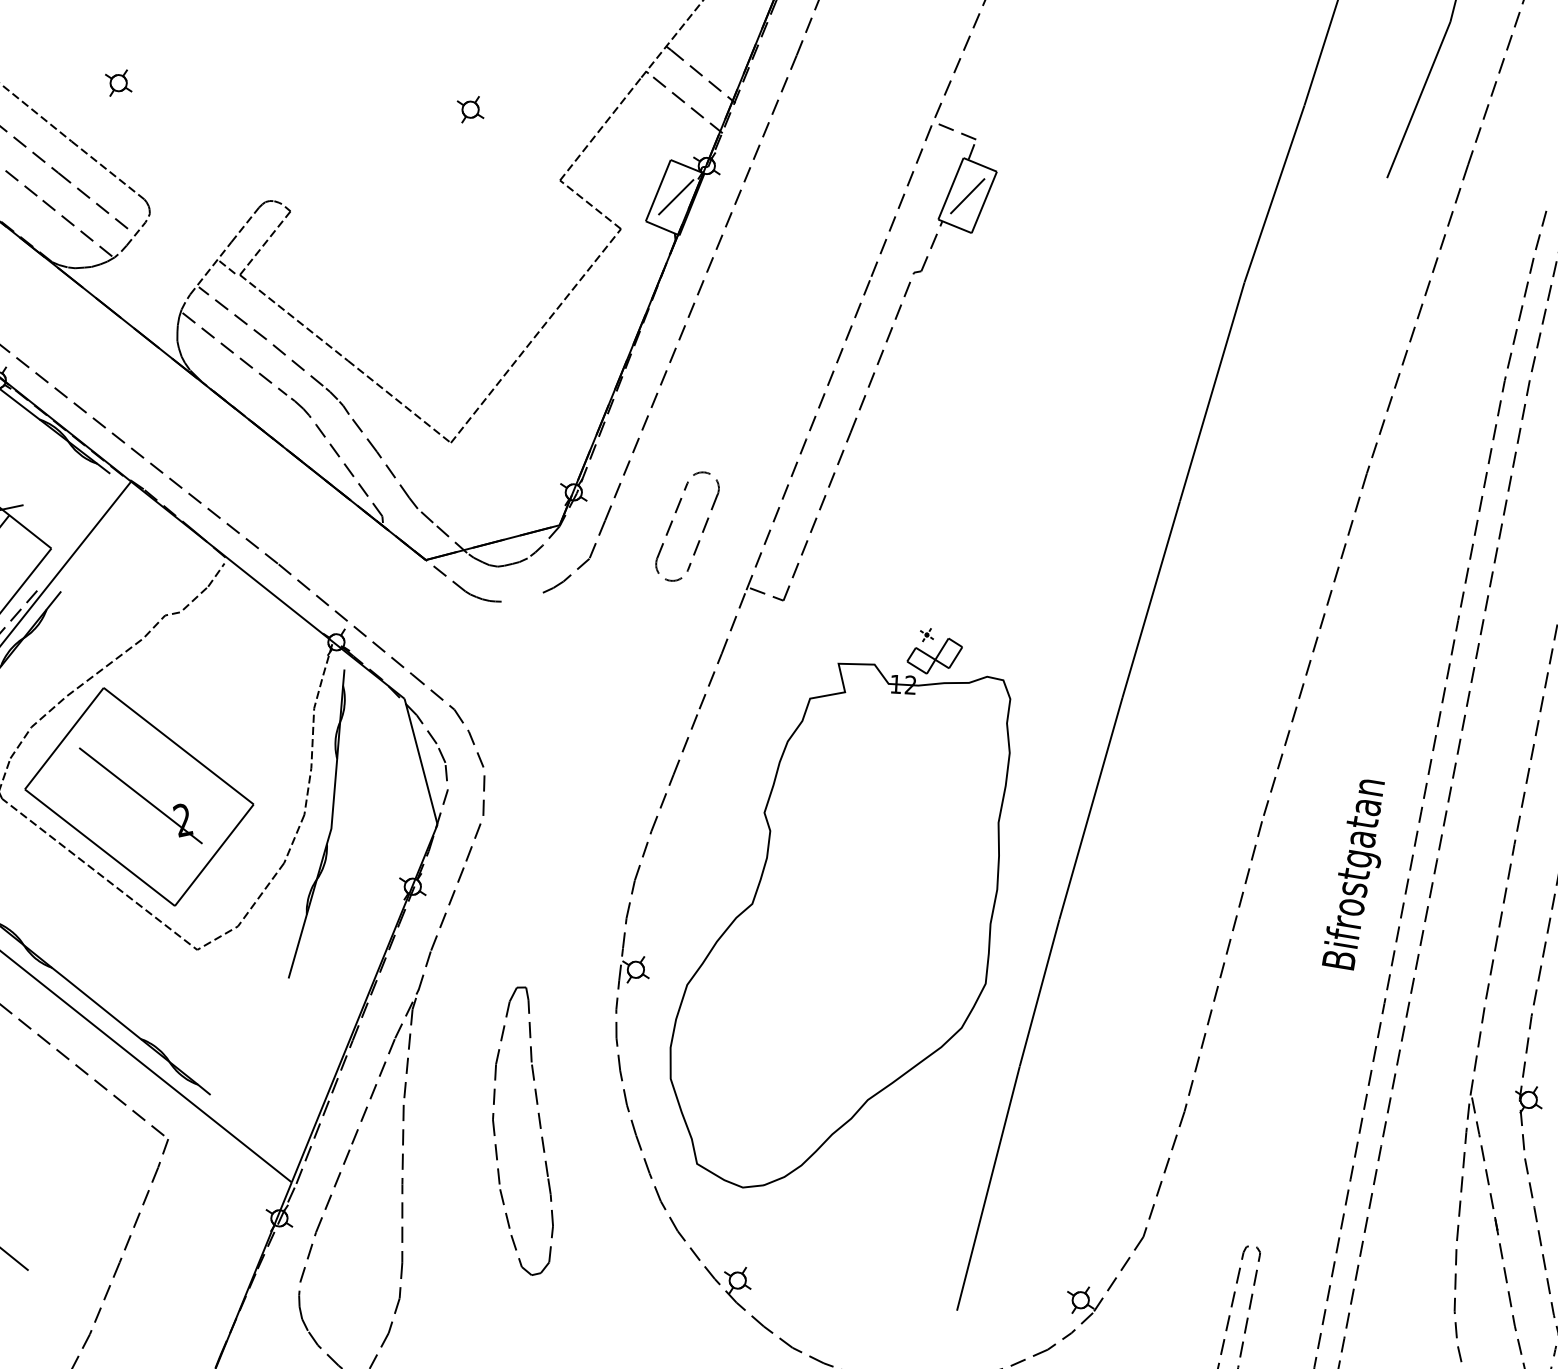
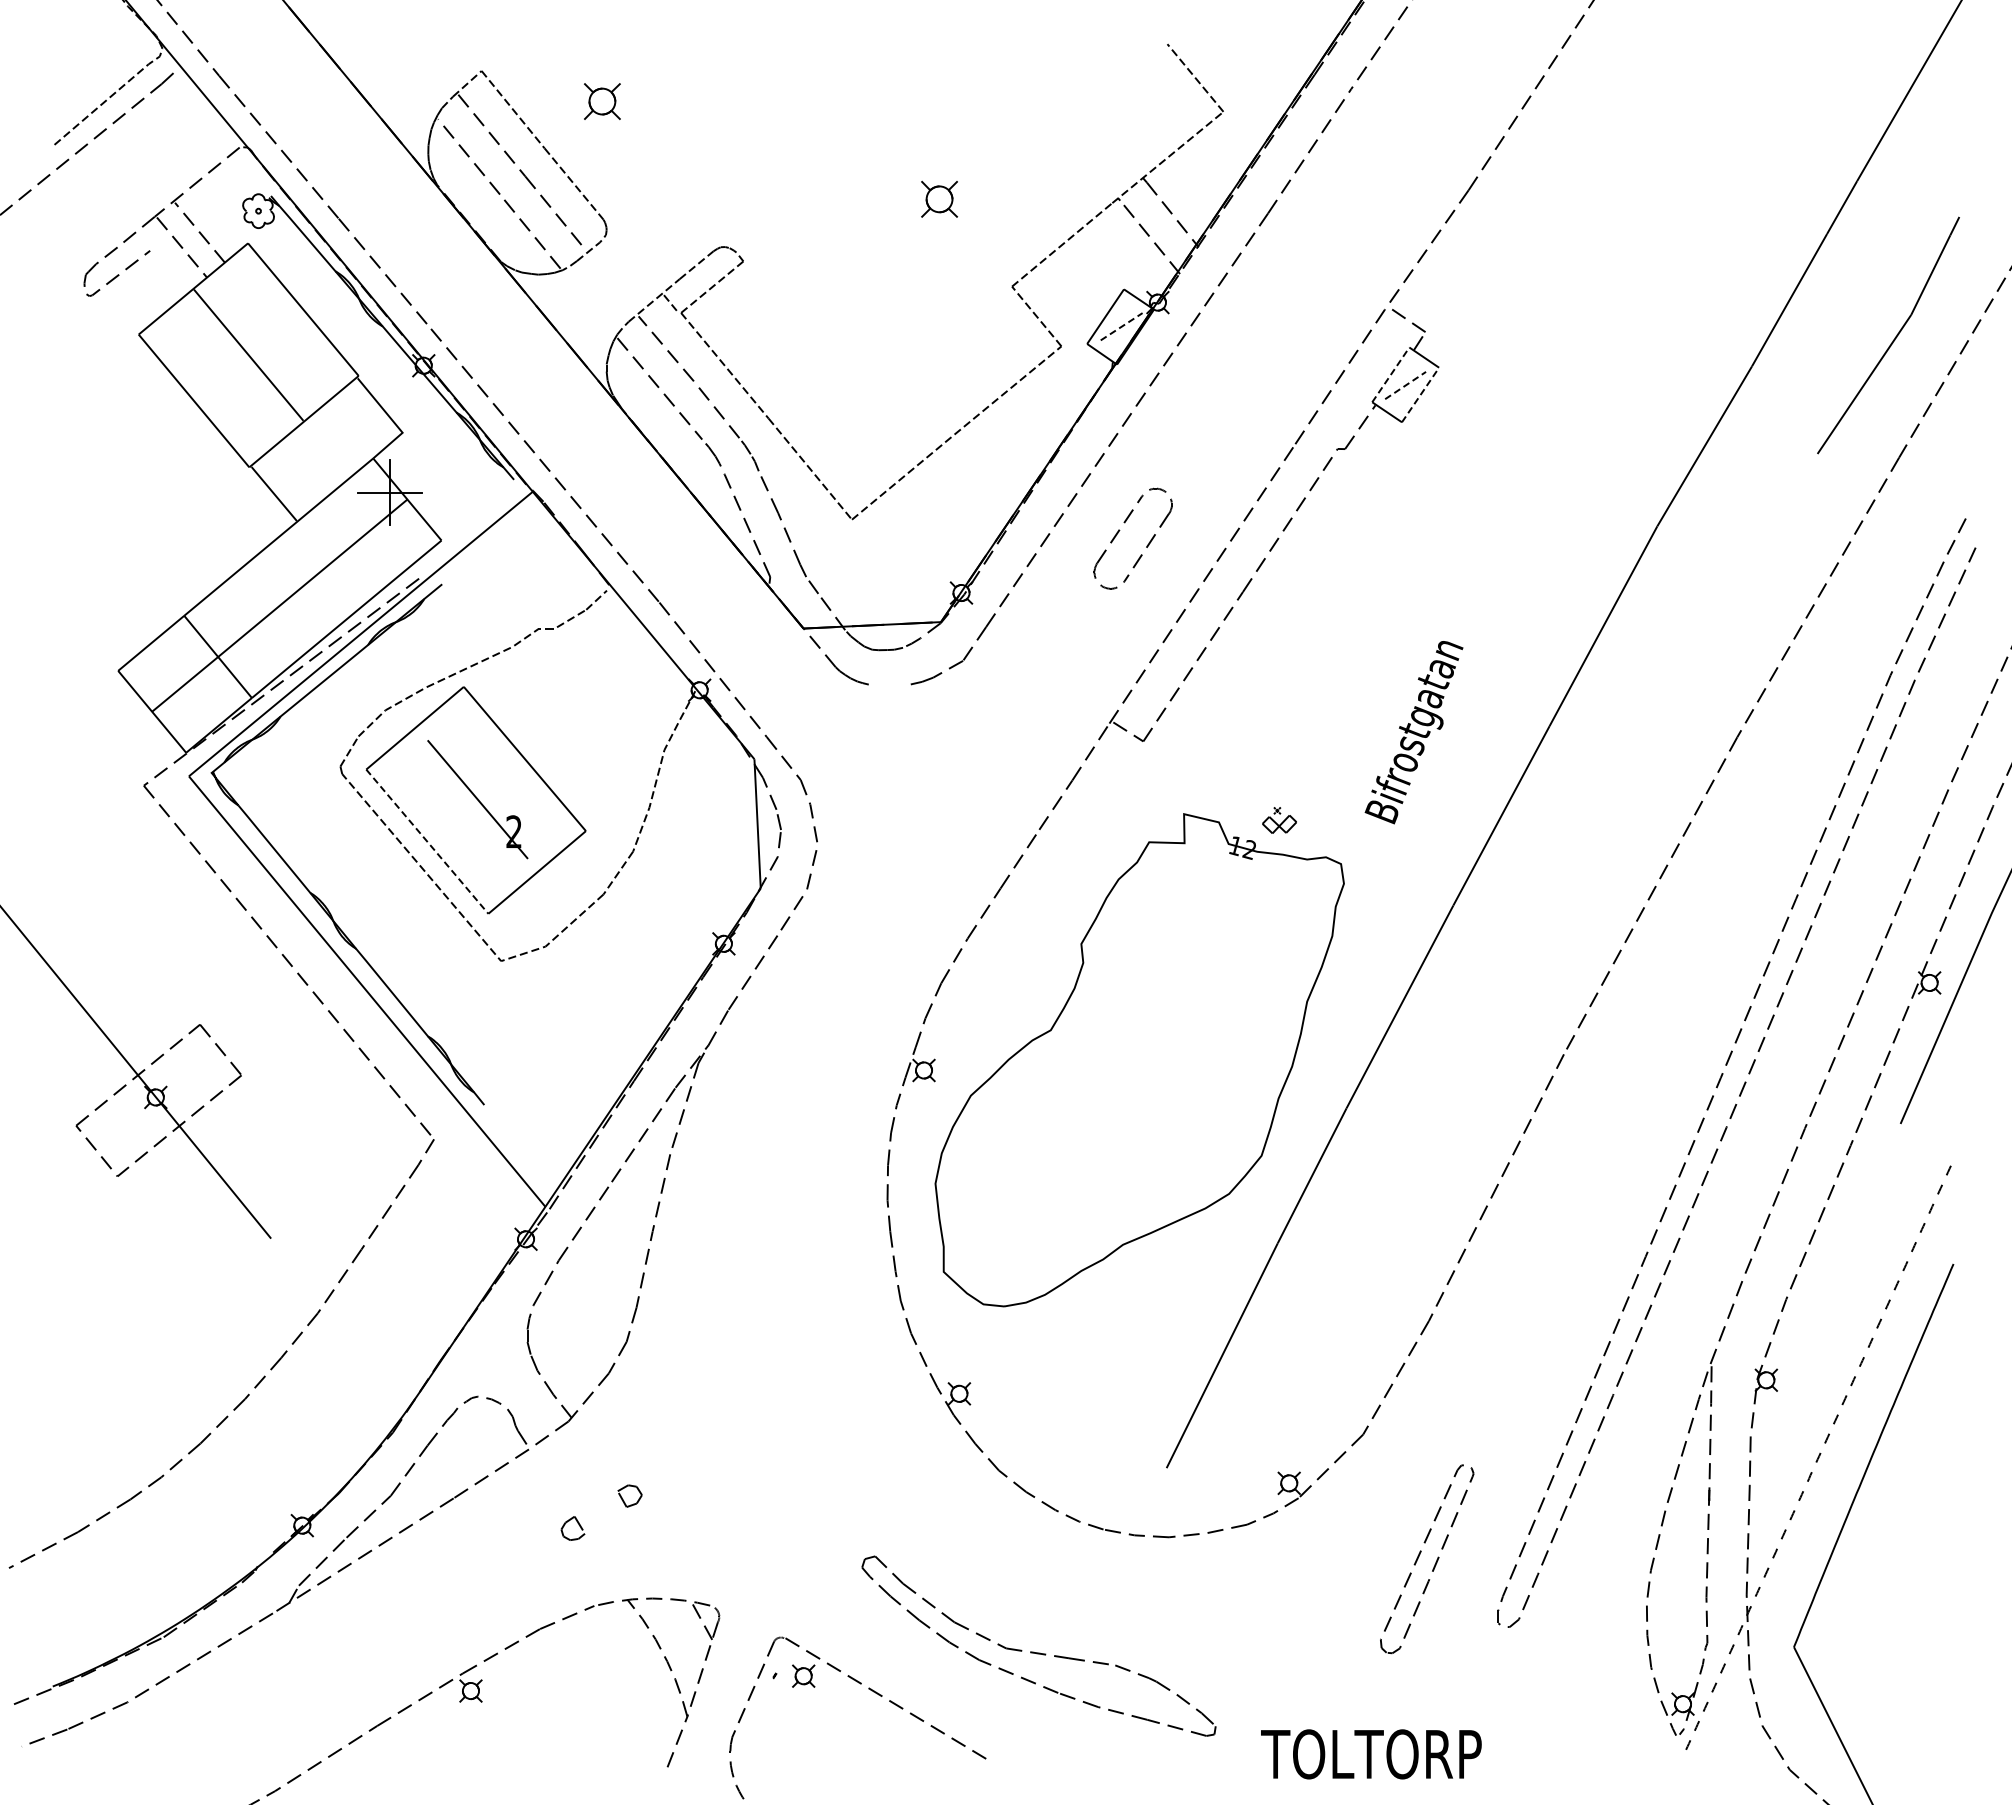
part: (118, 82) -> (602, 100), size x1.6
part: (470, 109) -> (939, 199), size x1.6
line: (951, 188) -> (1391, 374), solid -> dashed
line: (967, 196) -> (1405, 385), solid -> dashed
line: (675, 197) -> (1121, 326), solid -> dashed
line: (984, 201) -> (1420, 394), solid -> dashed
part: (673, 521) -> (1120, 530), moved
part: (933, 650) -> (1279, 820), size x0.6
part: (330, 824) -> (656, 866), removed
line: (100, 848) -> (427, 842), solid -> dashed
text: (1353, 876) -> (1413, 732), moved
part: (540, 1127) -> (798, 1204), removed

